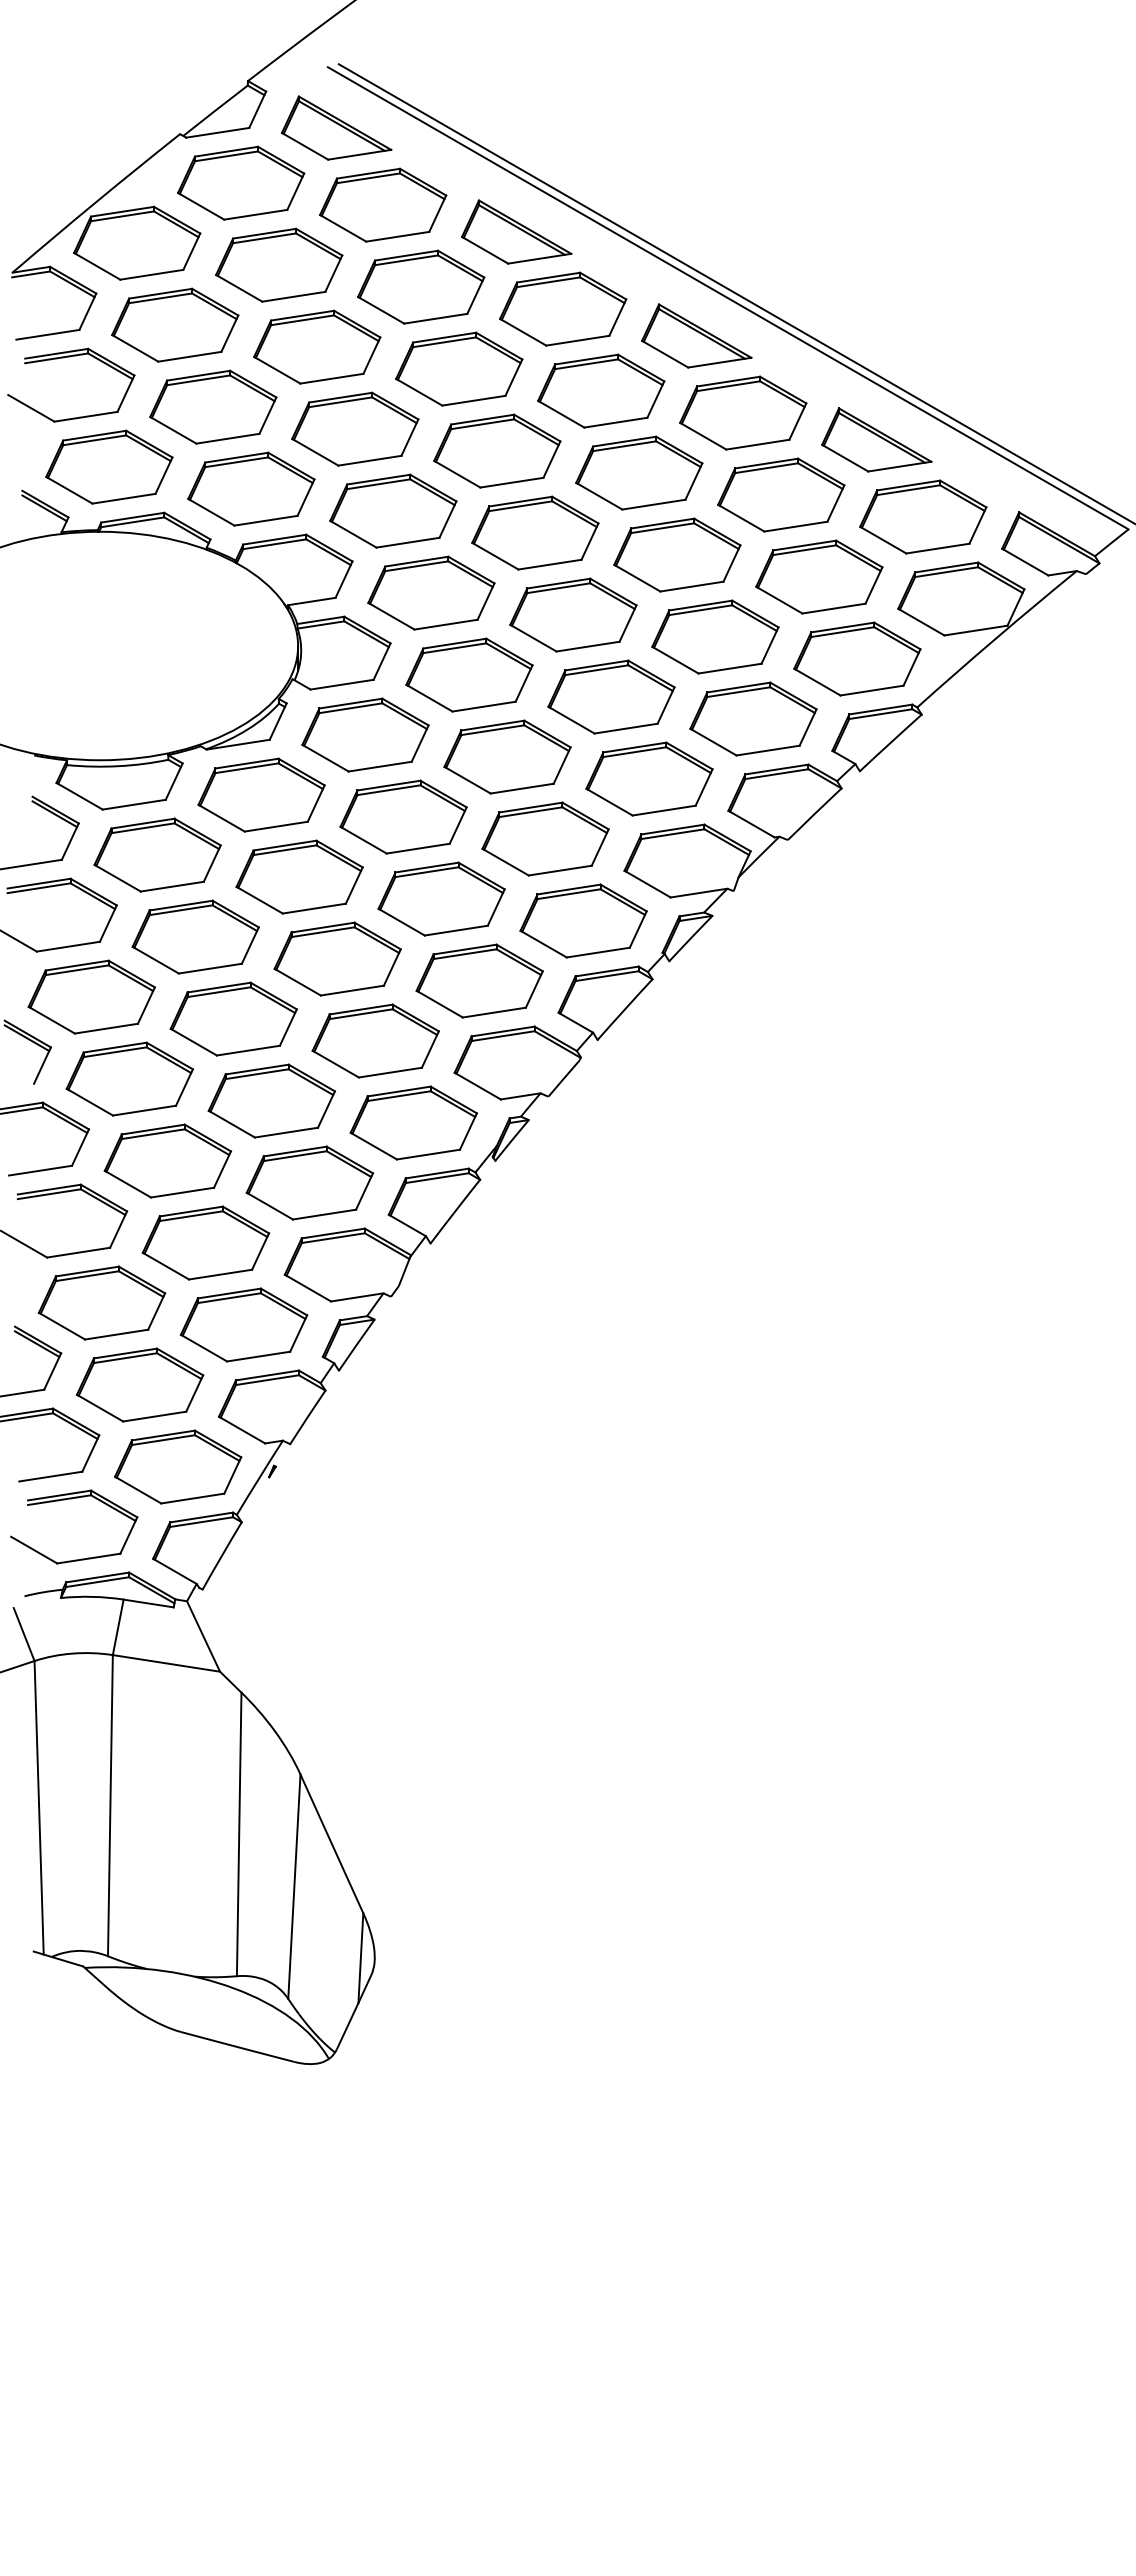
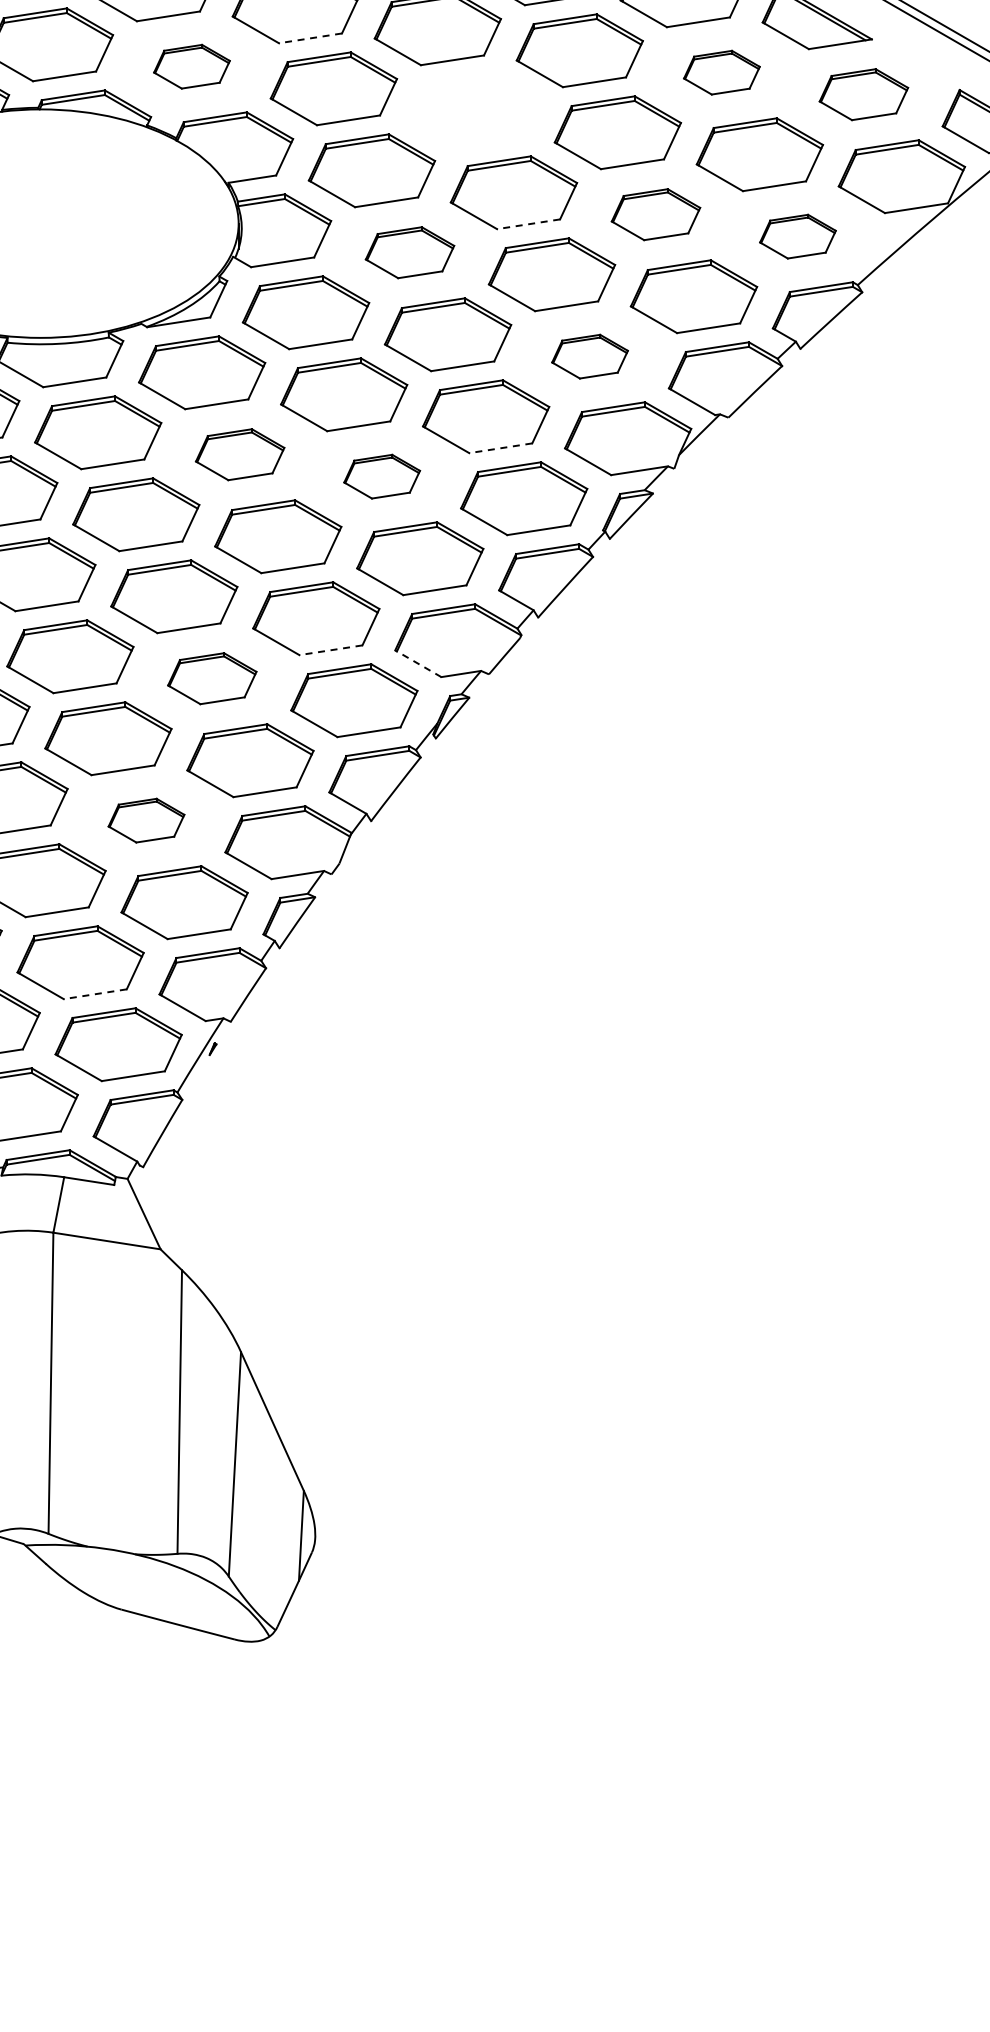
line: (369, 460) -> (310, 38), solid -> dashed
part: (251, 488) -> (192, 66), size x0.6
part: (781, 494) -> (722, 72), size x0.6
part: (923, 516) -> (864, 94), size x0.7
part: (535, 532) -> (476, 110), removed
part: (715, 636) -> (656, 214), size x0.7
line: (588, 646) -> (529, 224), solid -> dashed
part: (857, 658) -> (798, 236), size x0.6
part: (469, 674) -> (410, 252), size x0.7
part: (649, 778) -> (590, 356), size x0.6
line: (560, 870) -> (501, 448), solid -> dashed
part: (299, 876) -> (240, 454), size x0.7
part: (441, 898) -> (382, 476), size x0.6
line: (390, 1072) -> (331, 650), solid -> dashed
line: (477, 1086) -> (418, 664), solid -> dashed
part: (271, 1100) -> (212, 678), size x0.7
part: (205, 1242) -> (146, 820), size x0.6
line: (154, 1416) -> (95, 994), solid -> dashed

